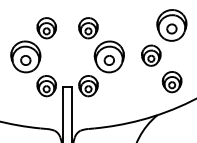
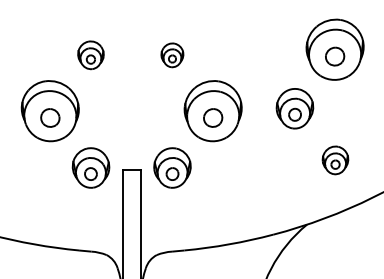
part: (46, 28) -> (90, 55), size x0.7
part: (88, 28) -> (172, 55), size x0.6
part: (171, 82) -> (334, 160), size x0.7

